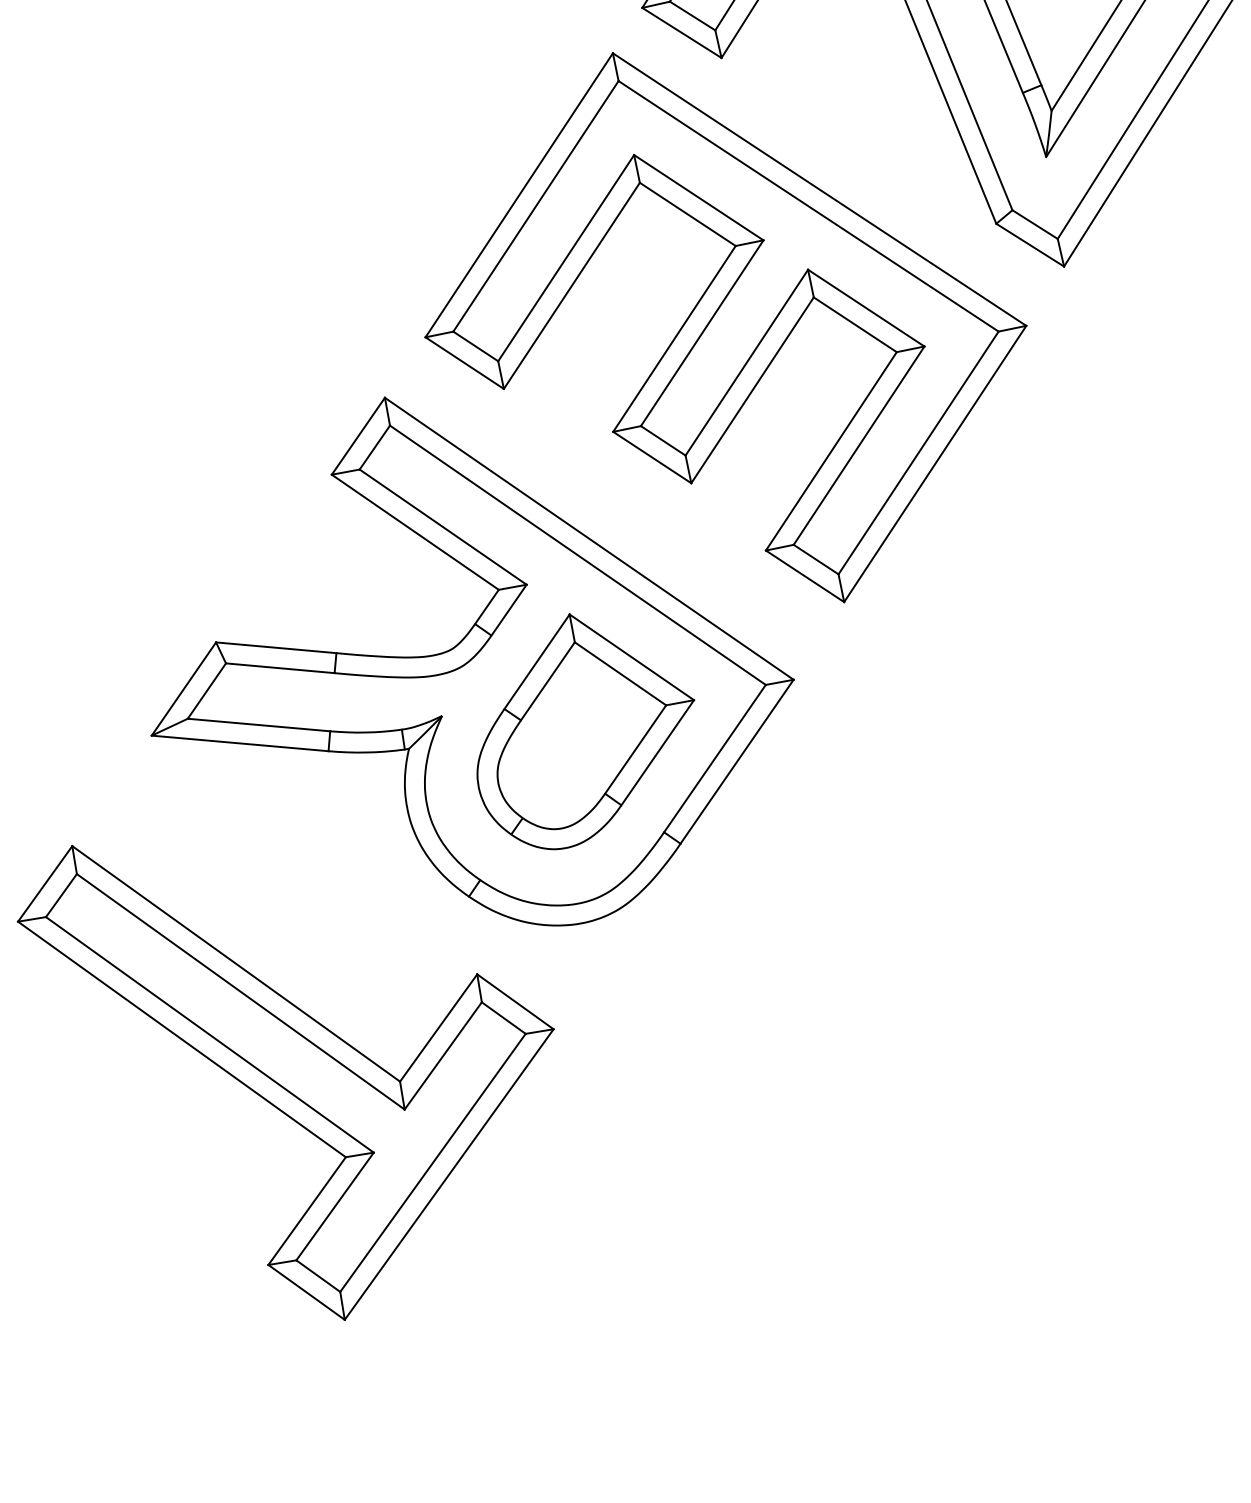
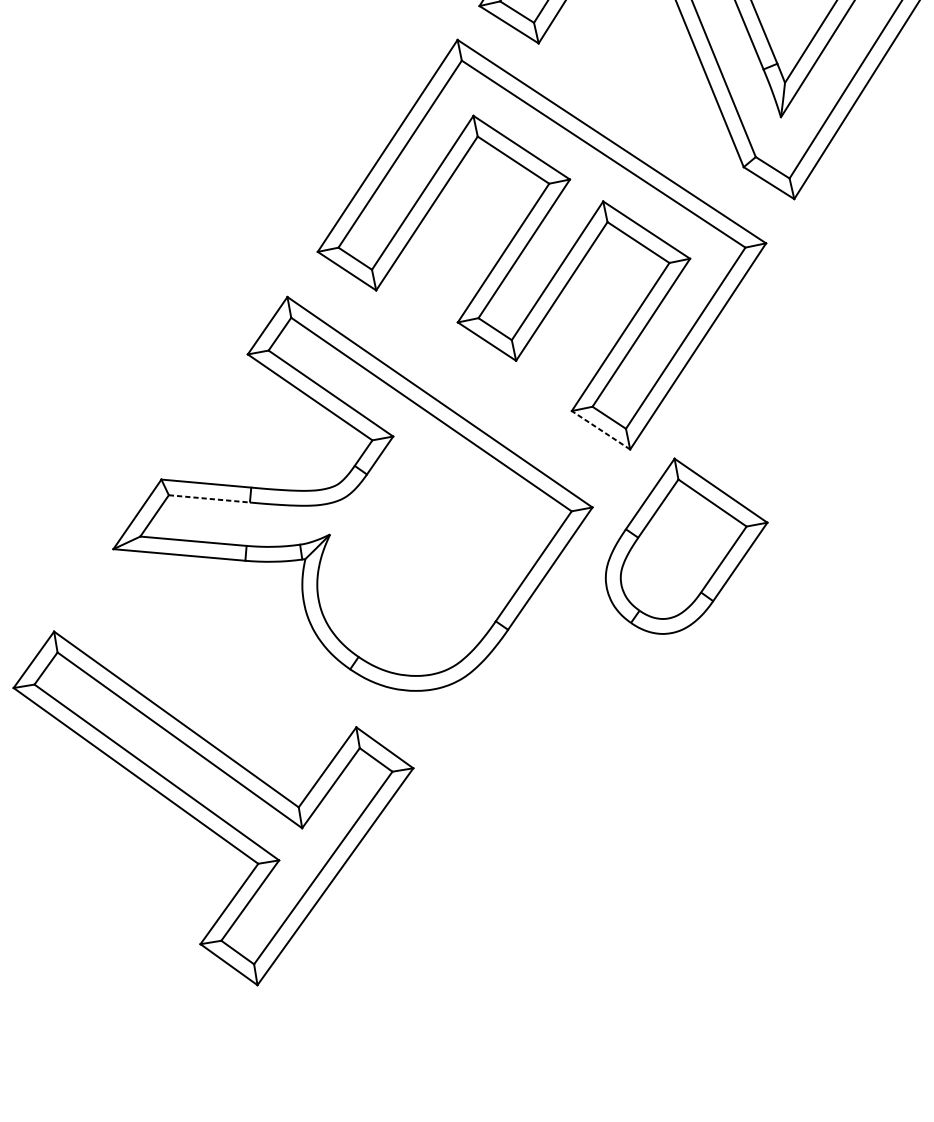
line: (805, 576) -> (601, 430), solid -> dashed
line: (280, 668) -> (209, 499), solid -> dashed
part: (585, 731) -> (686, 546), moved

